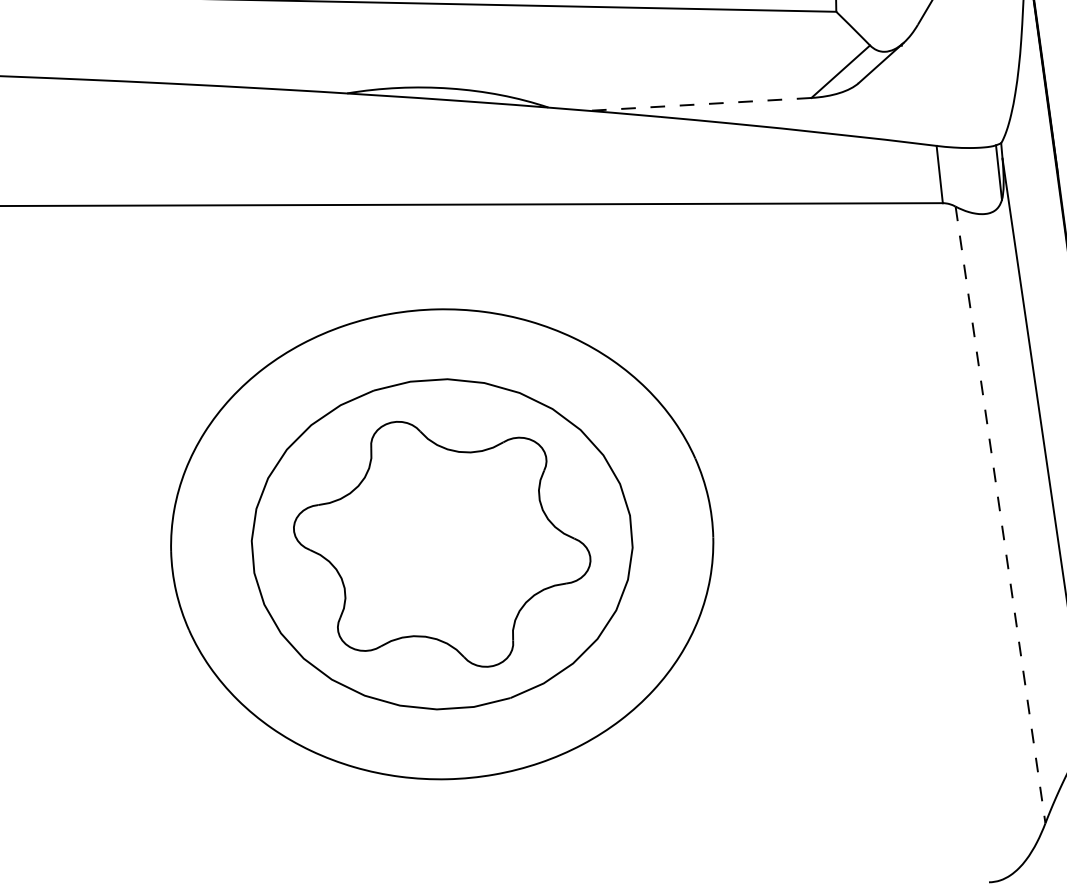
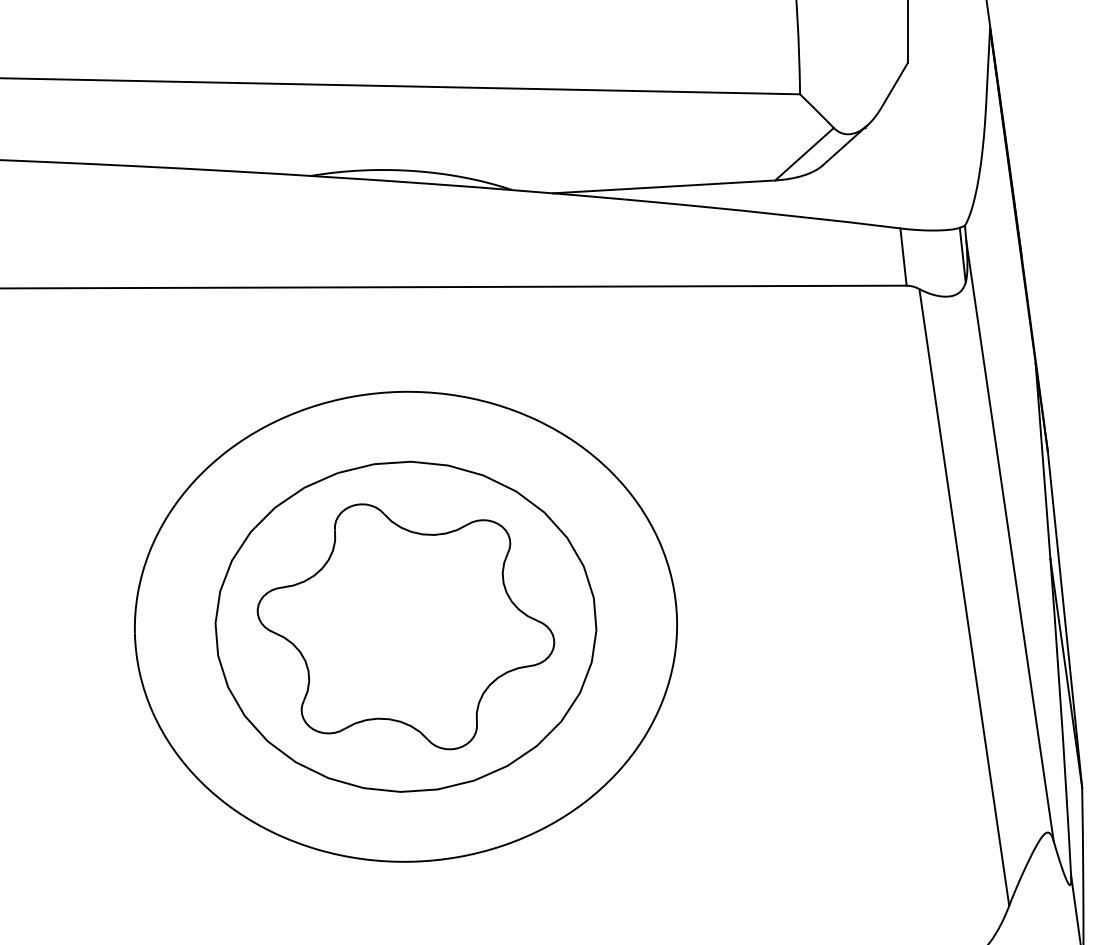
line: (699, 103) -> (663, 186), dashed -> solid
line: (1000, 514) -> (964, 597), dashed -> solid

